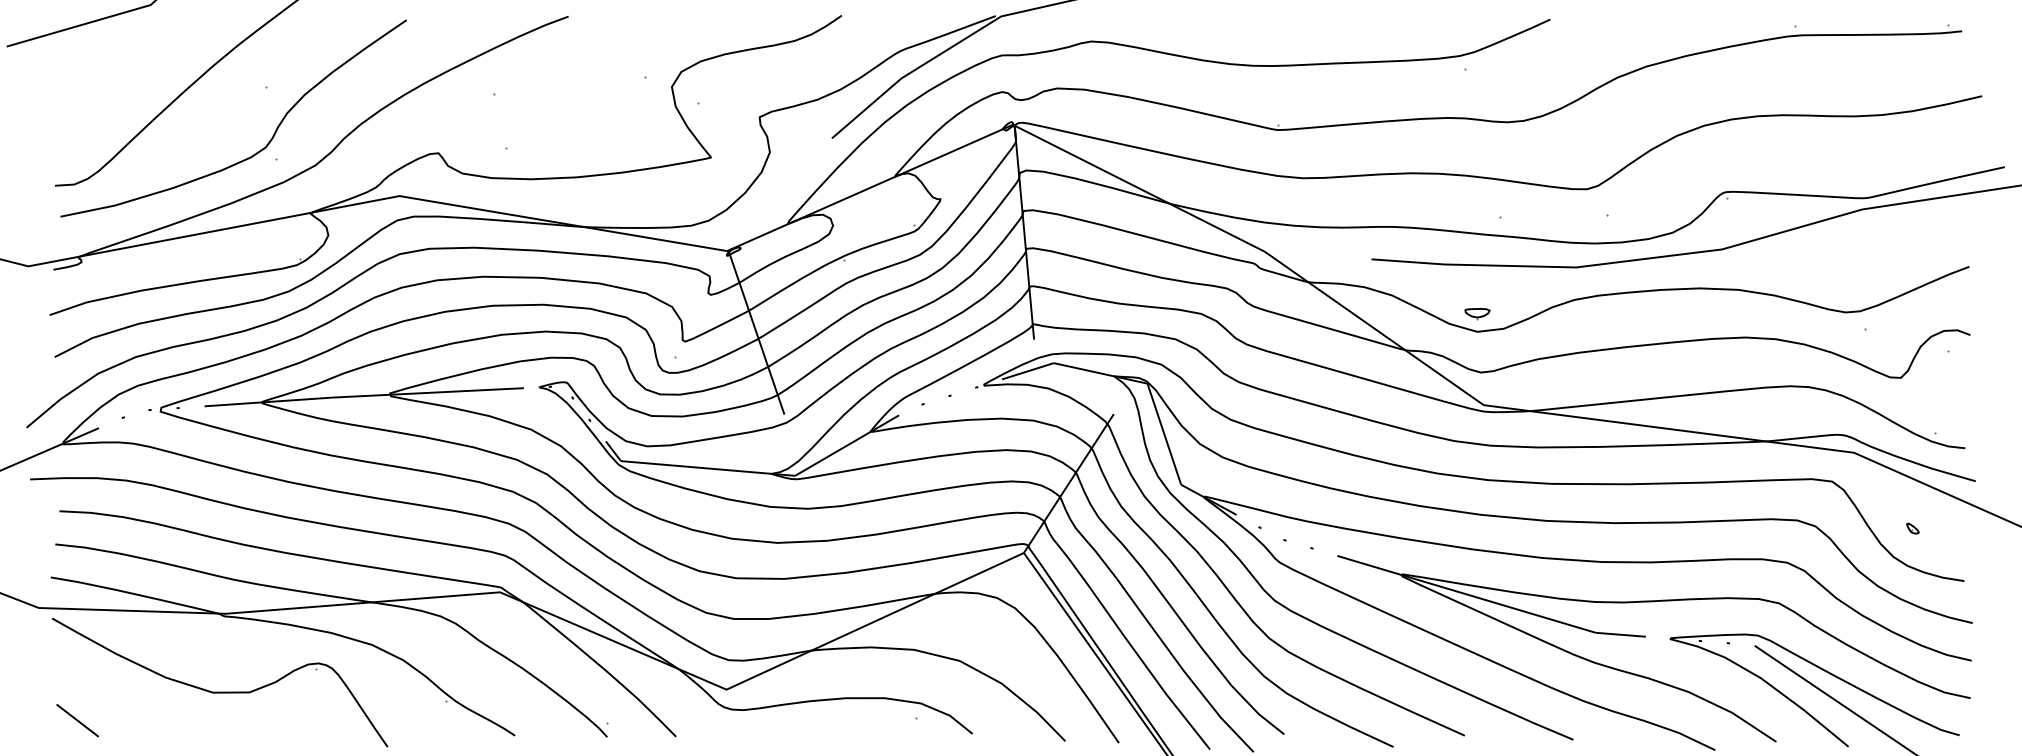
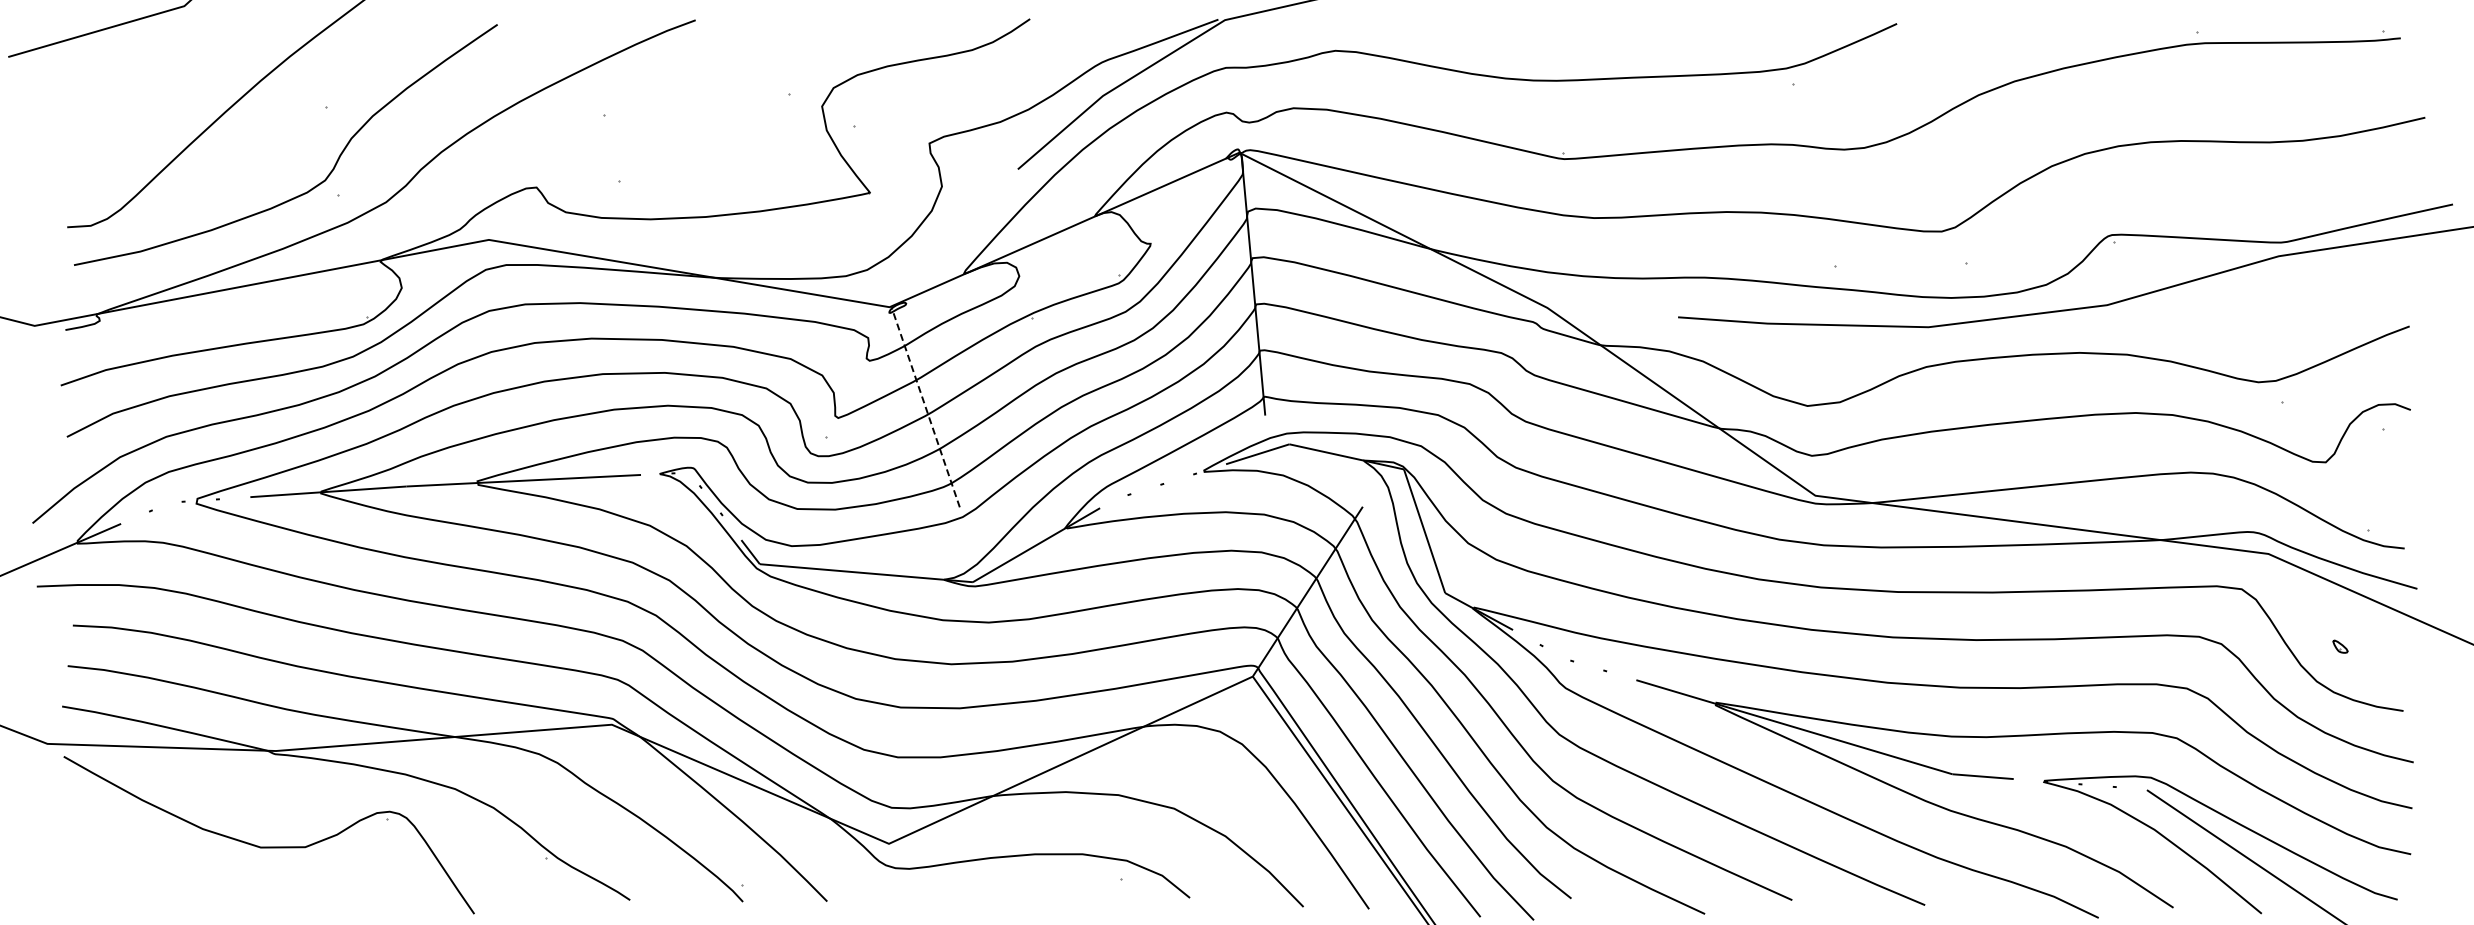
part: (1477, 314) -> (1807, 384), removed
line: (756, 333) -> (925, 407), solid -> dashed
line: (78, 720) -> (95, 881), removed

